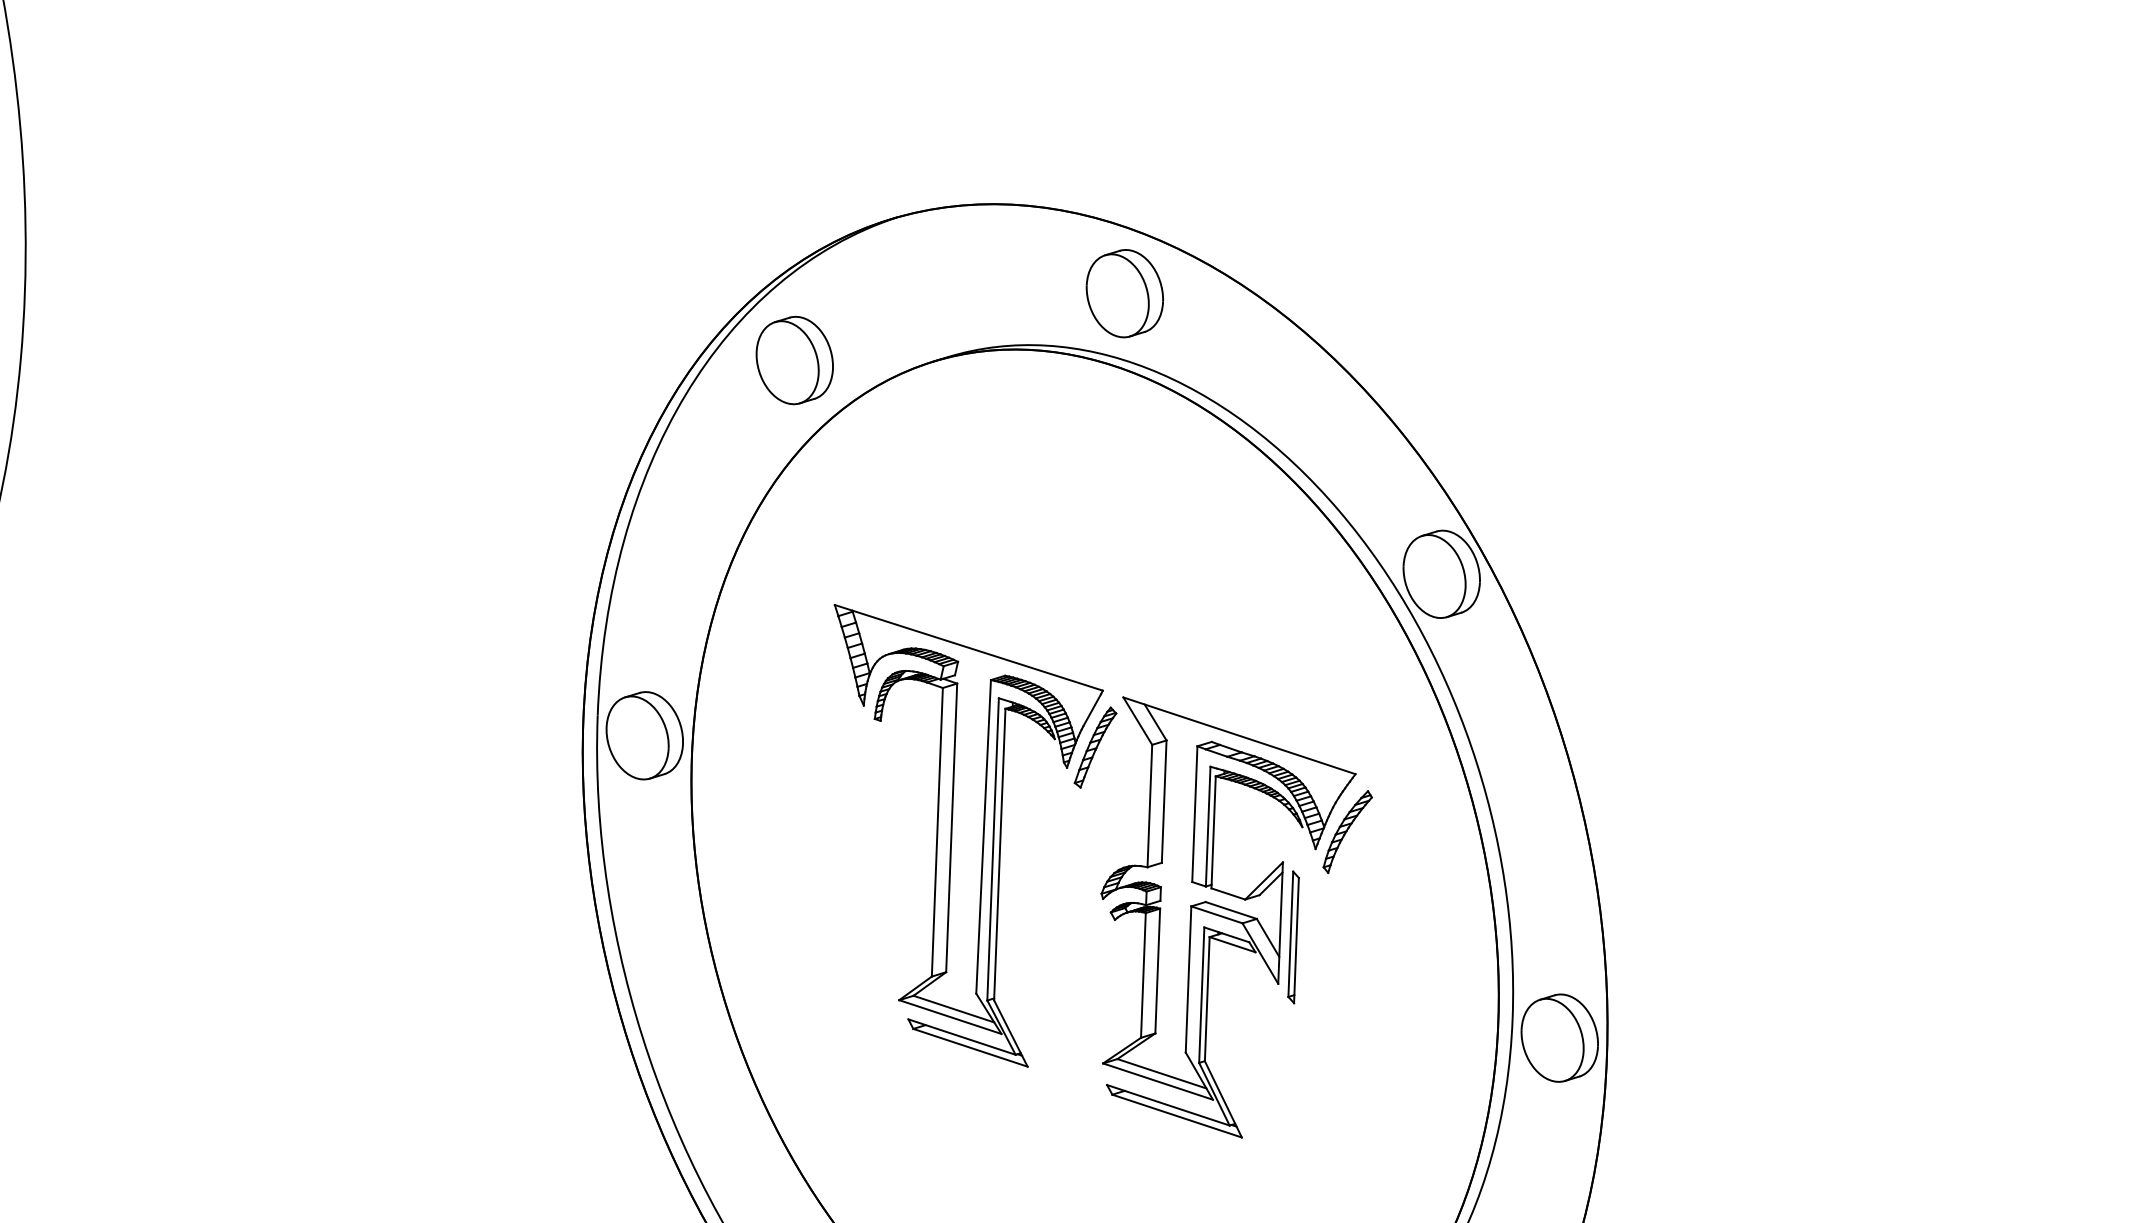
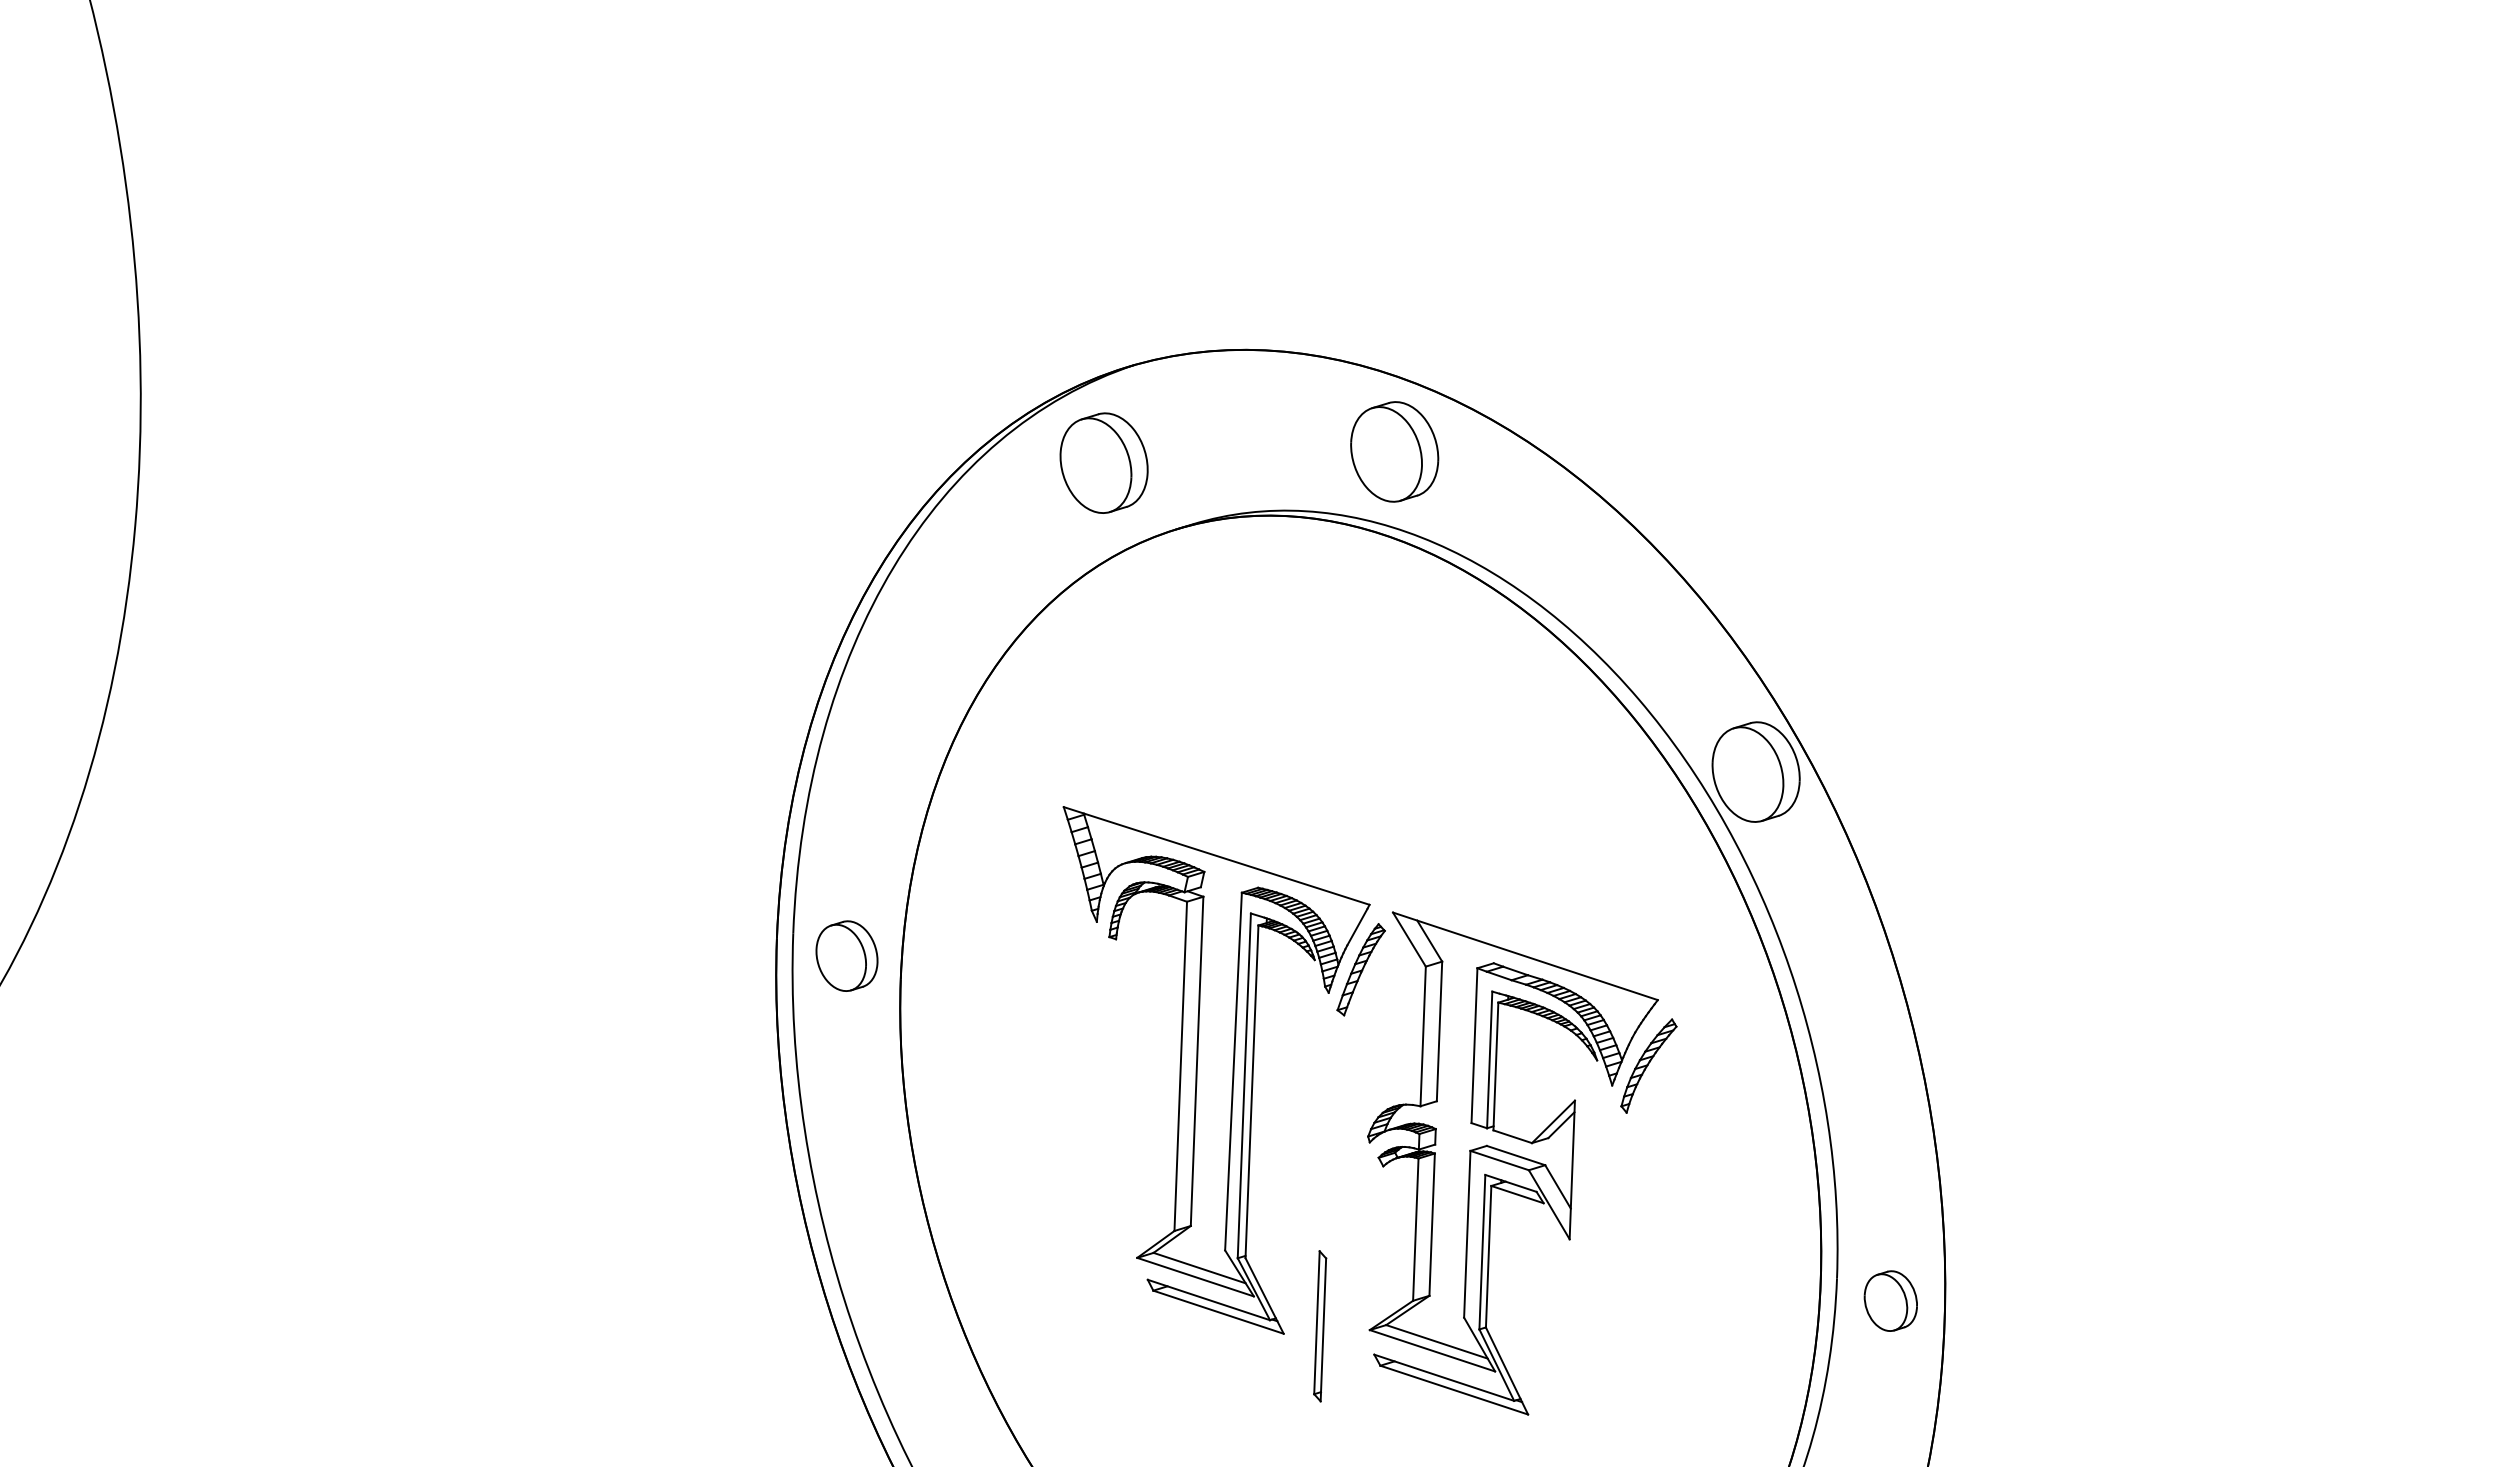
part: (794, 359) -> (1103, 462), moved
part: (644, 735) -> (846, 955), size x0.7
part: (1293, 937) -> (1320, 1326), moved
part: (1559, 1037) -> (1890, 1300), size x0.6

